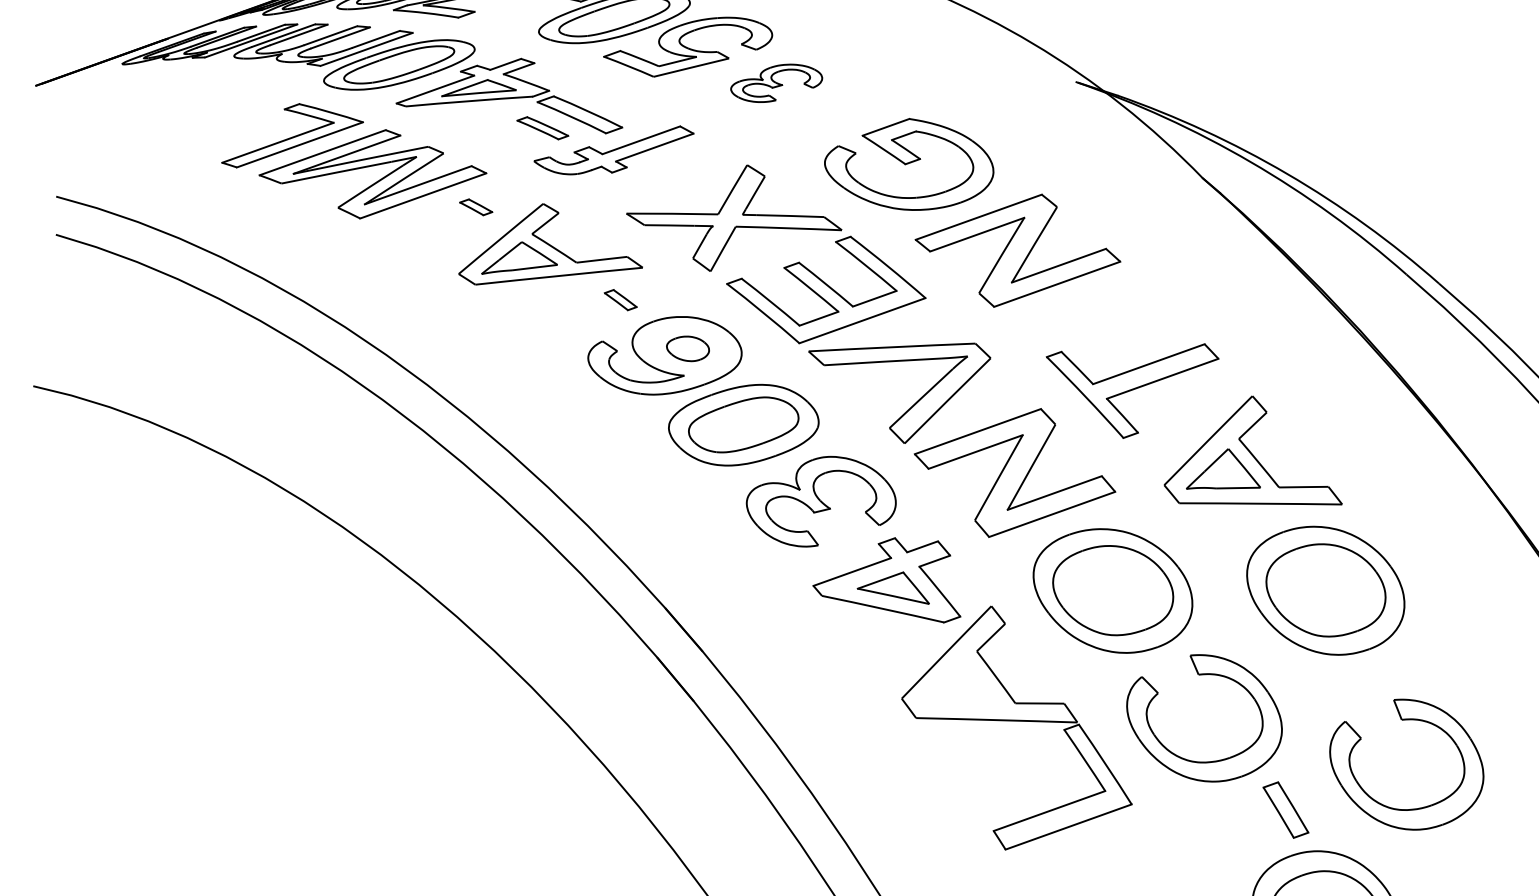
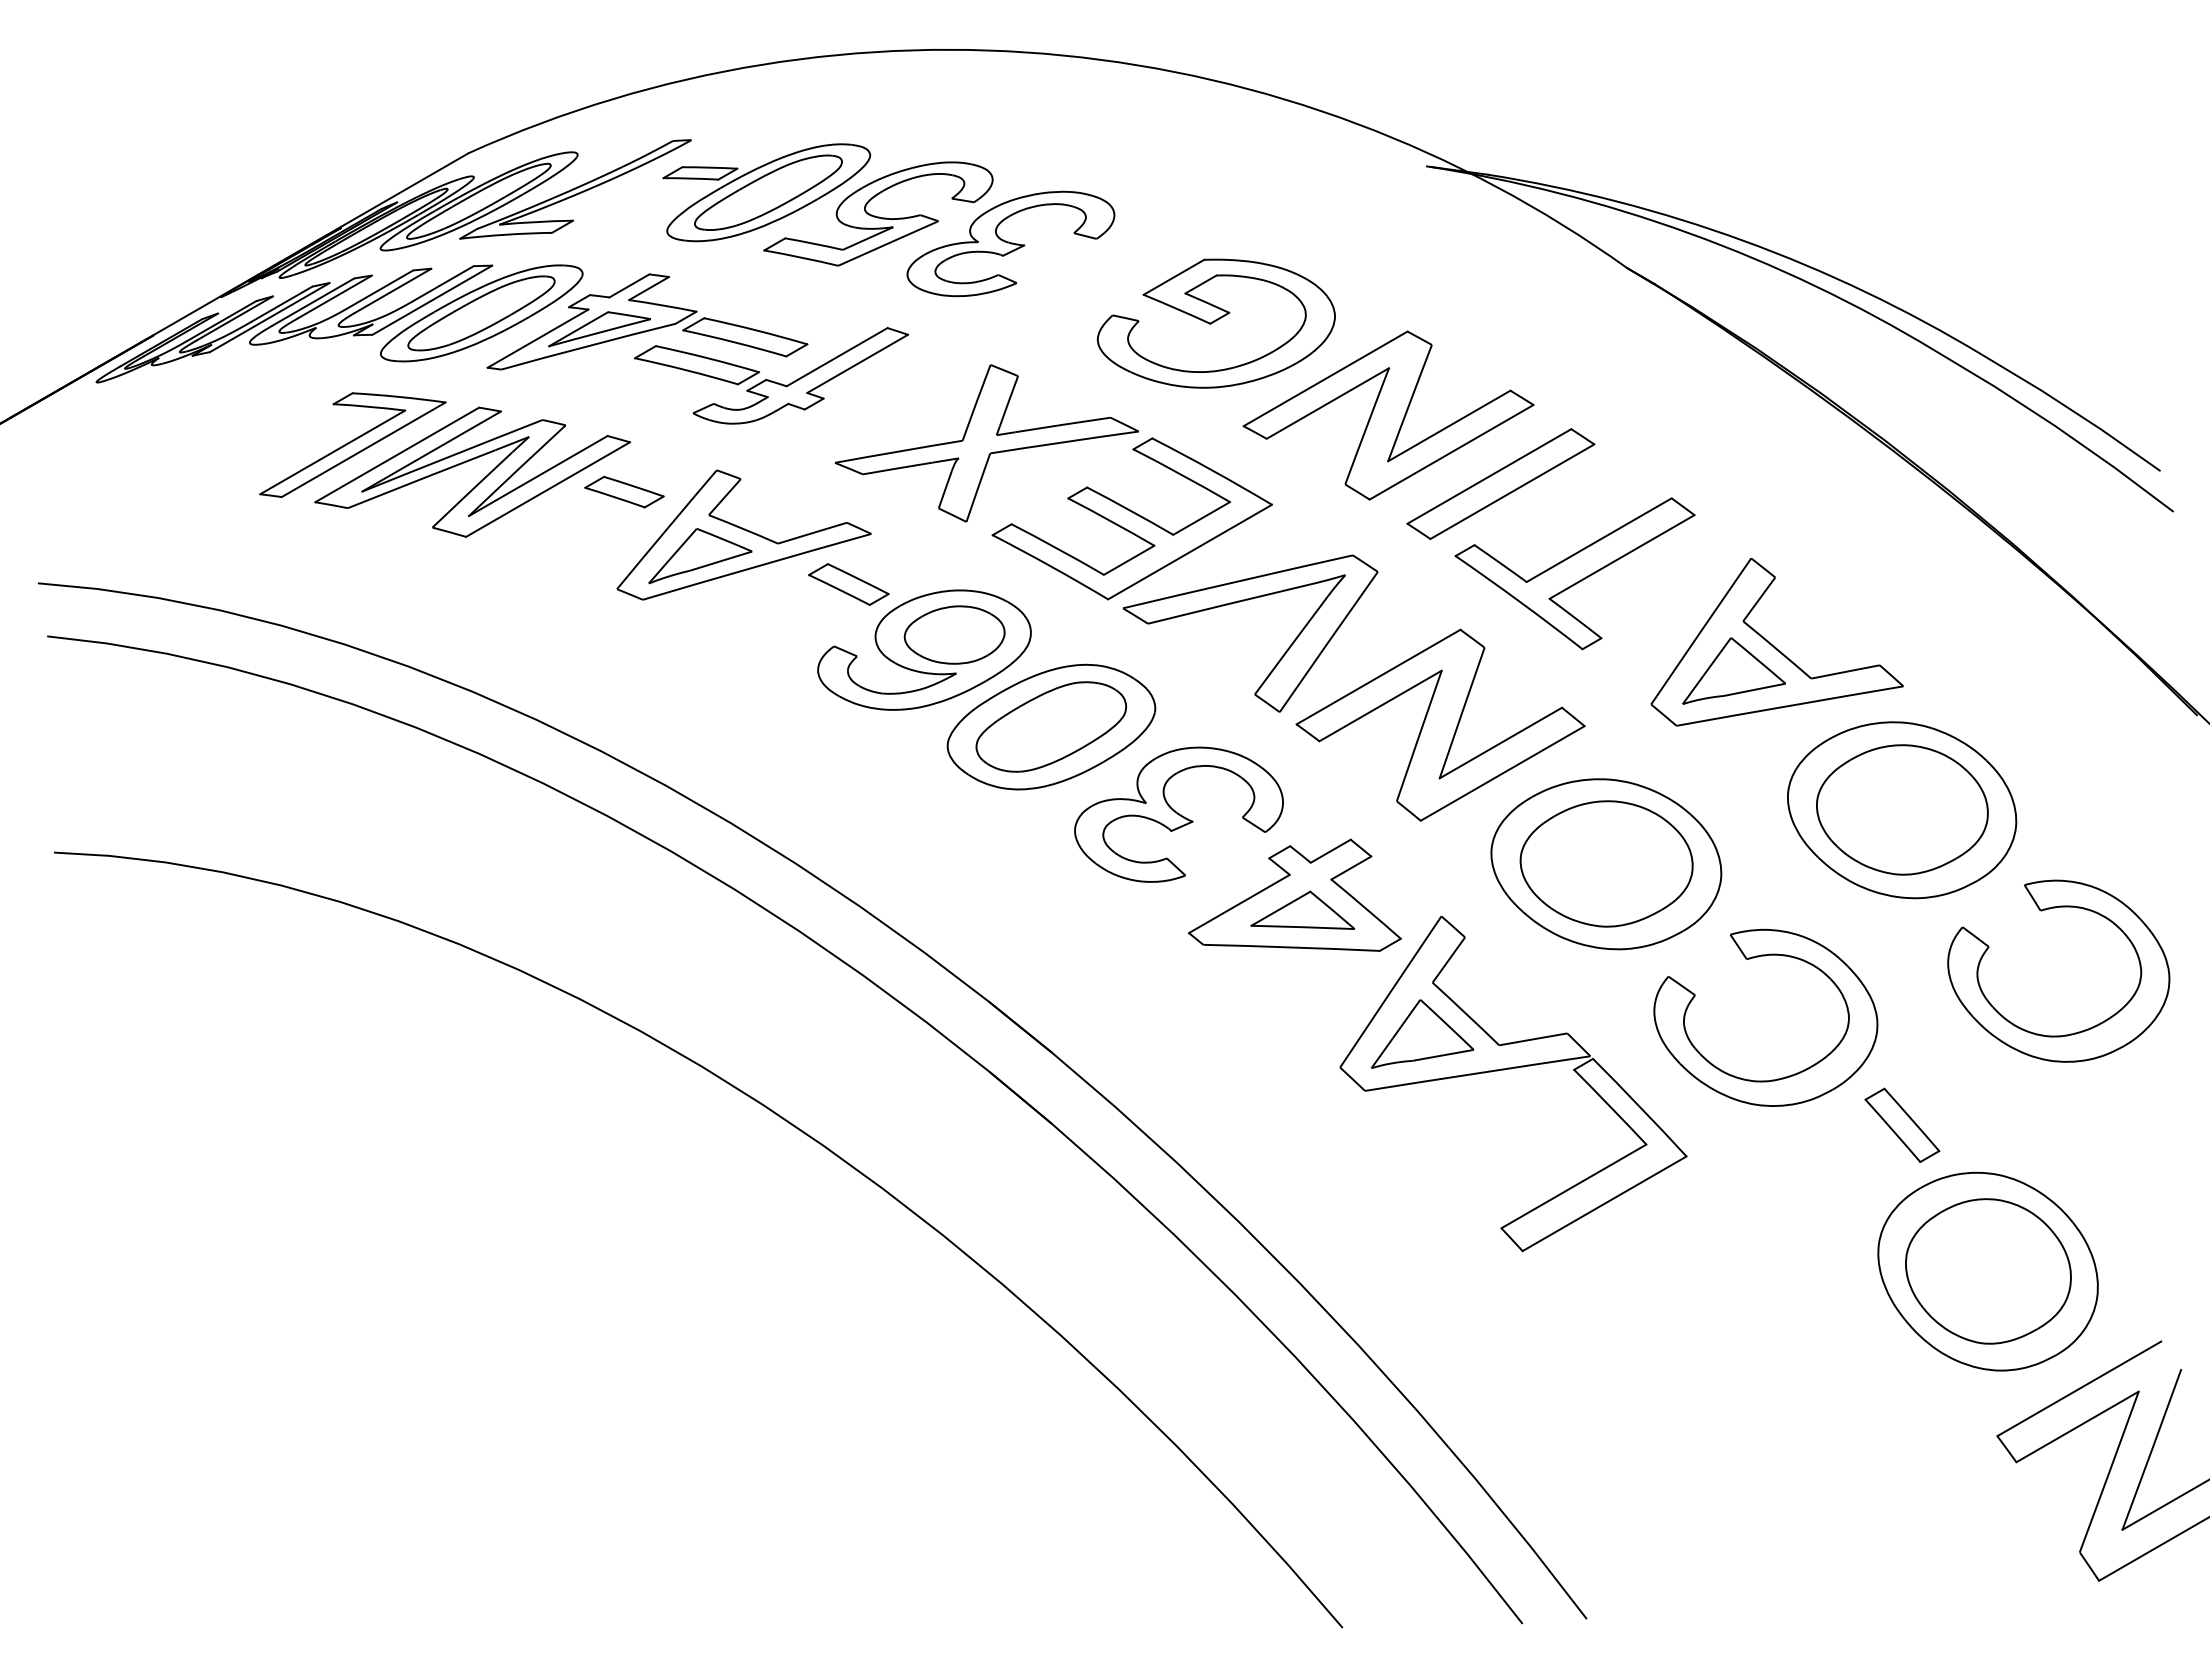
part: (776, 83) -> (1010, 243), size x1.67
part: (543, 128) -> (697, 365), size x1.67
part: (476, 206) -> (624, 491), size x1.67
part: (620, 300) -> (848, 584), size x1.67
part: (1087, 312) -> (1500, 484), added
part: (687, 348) -> (954, 634), size x1.67
part: (963, 685) -> (1422, 1033), added
part: (1403, 720) -> (2042, 911), moved

